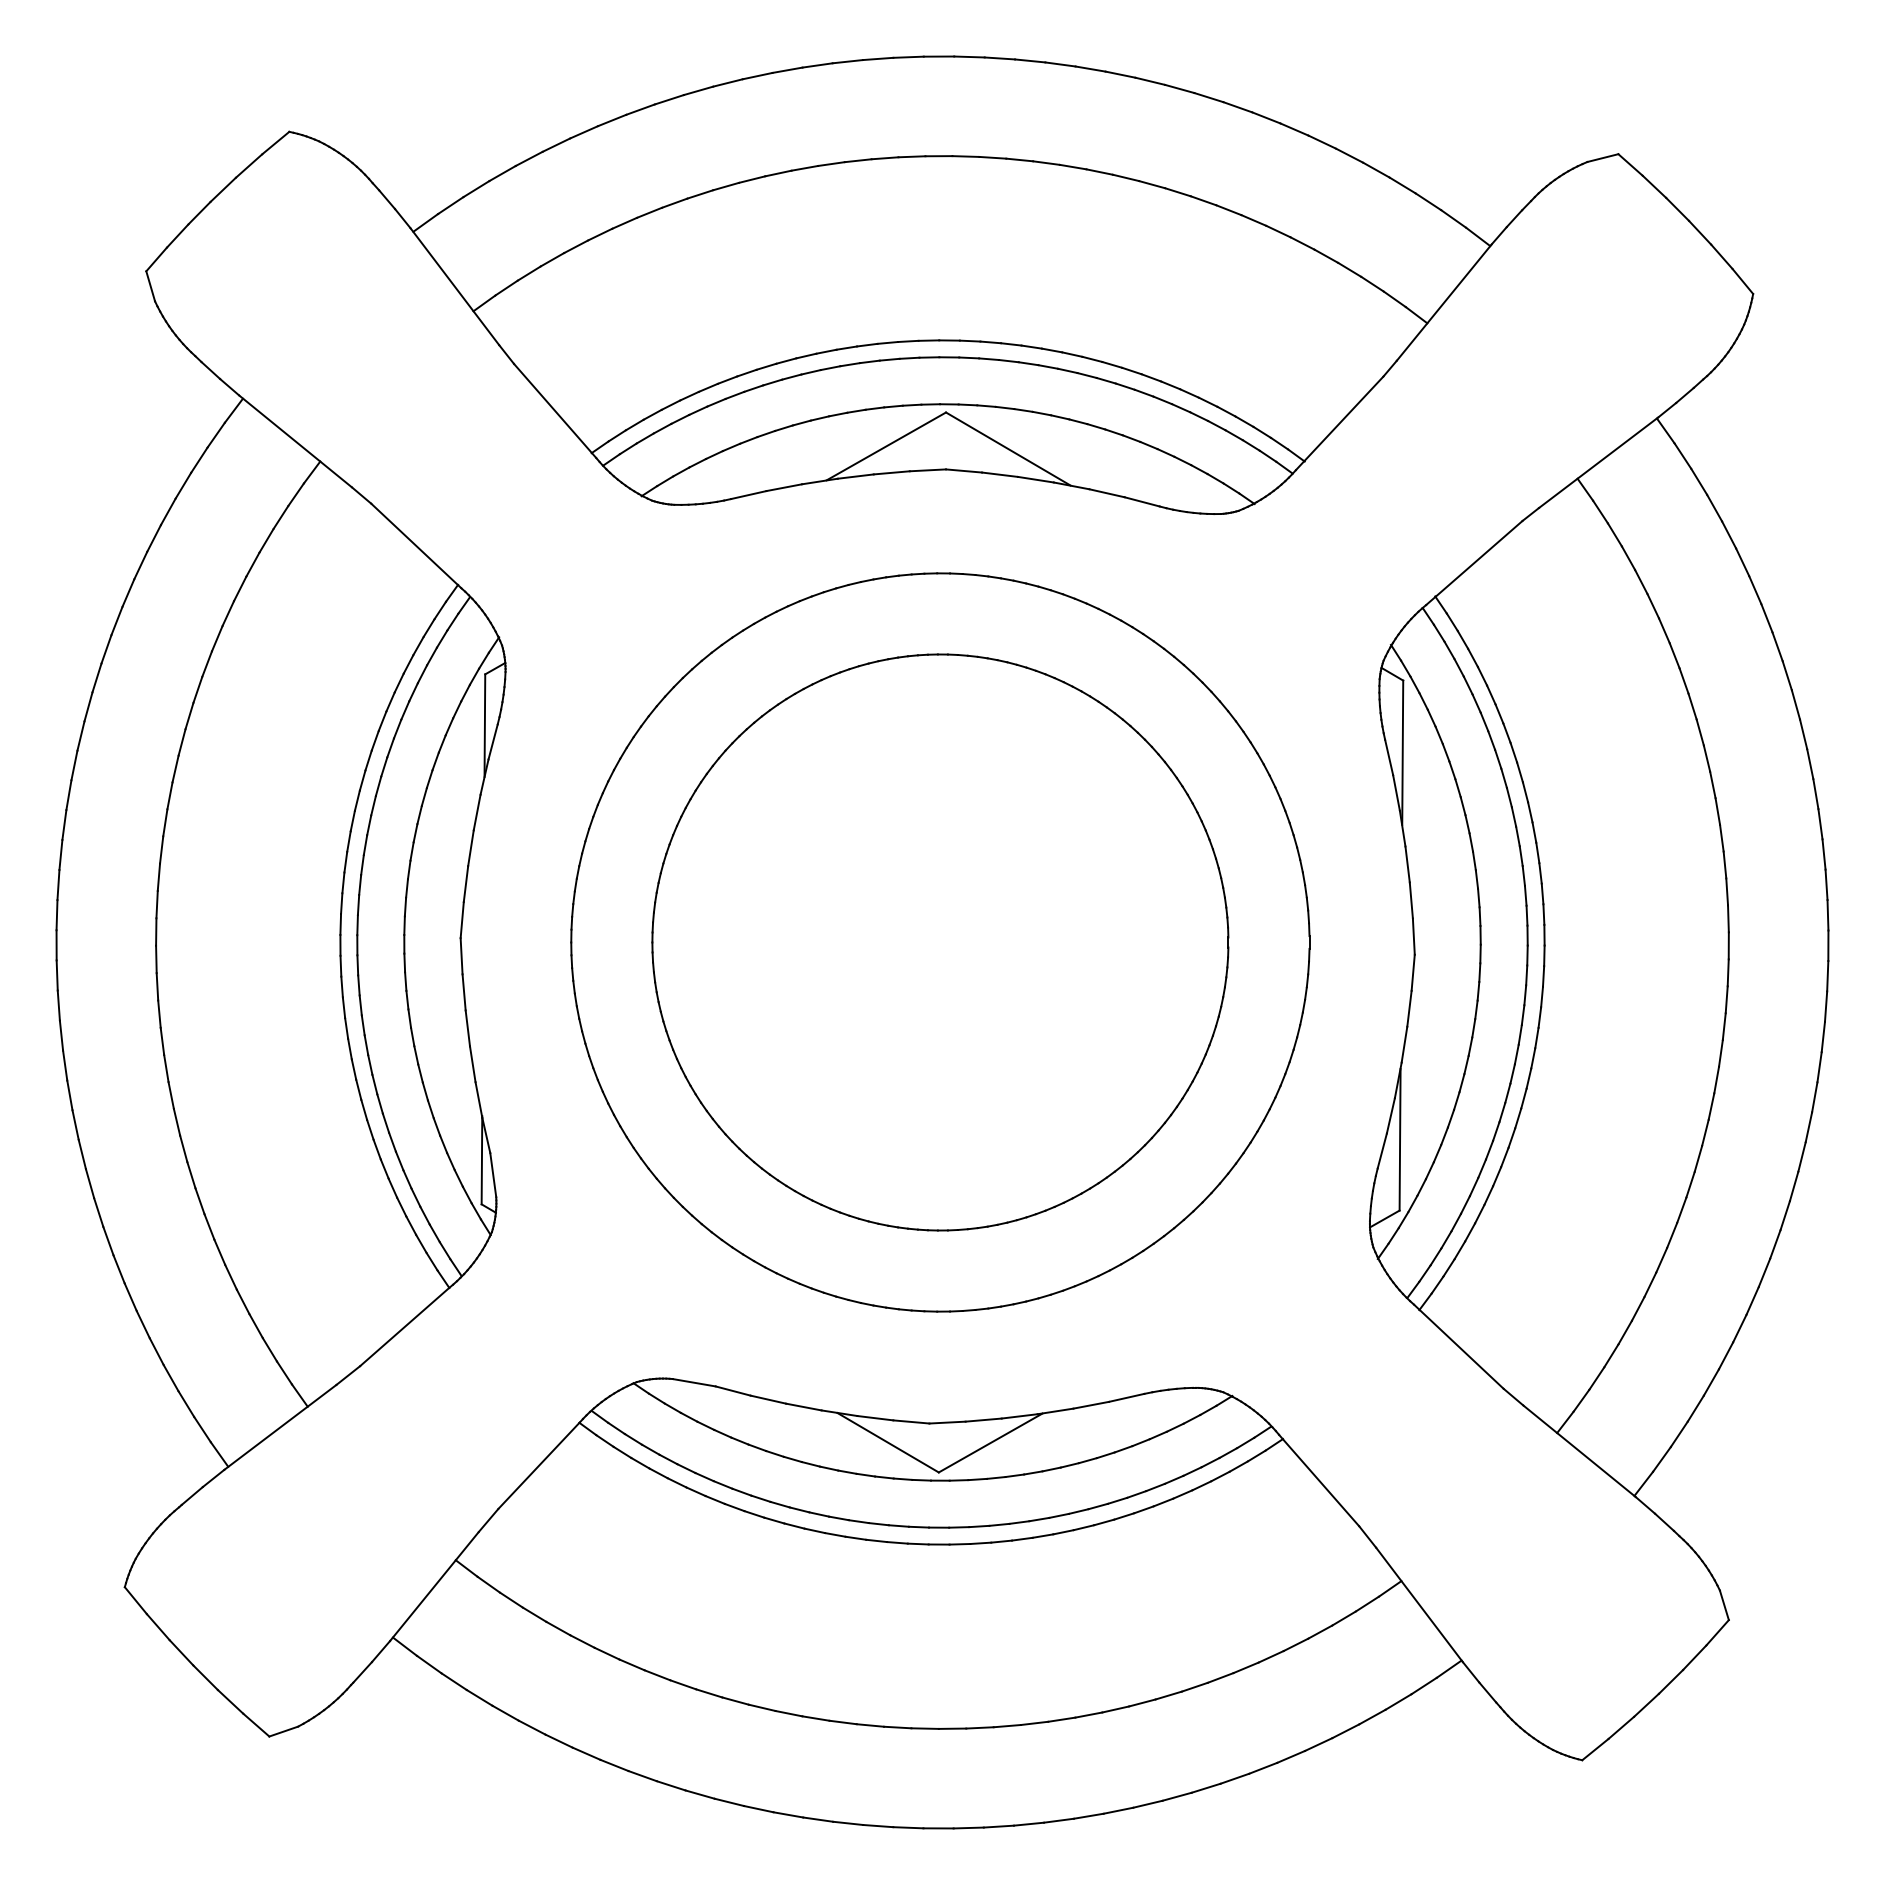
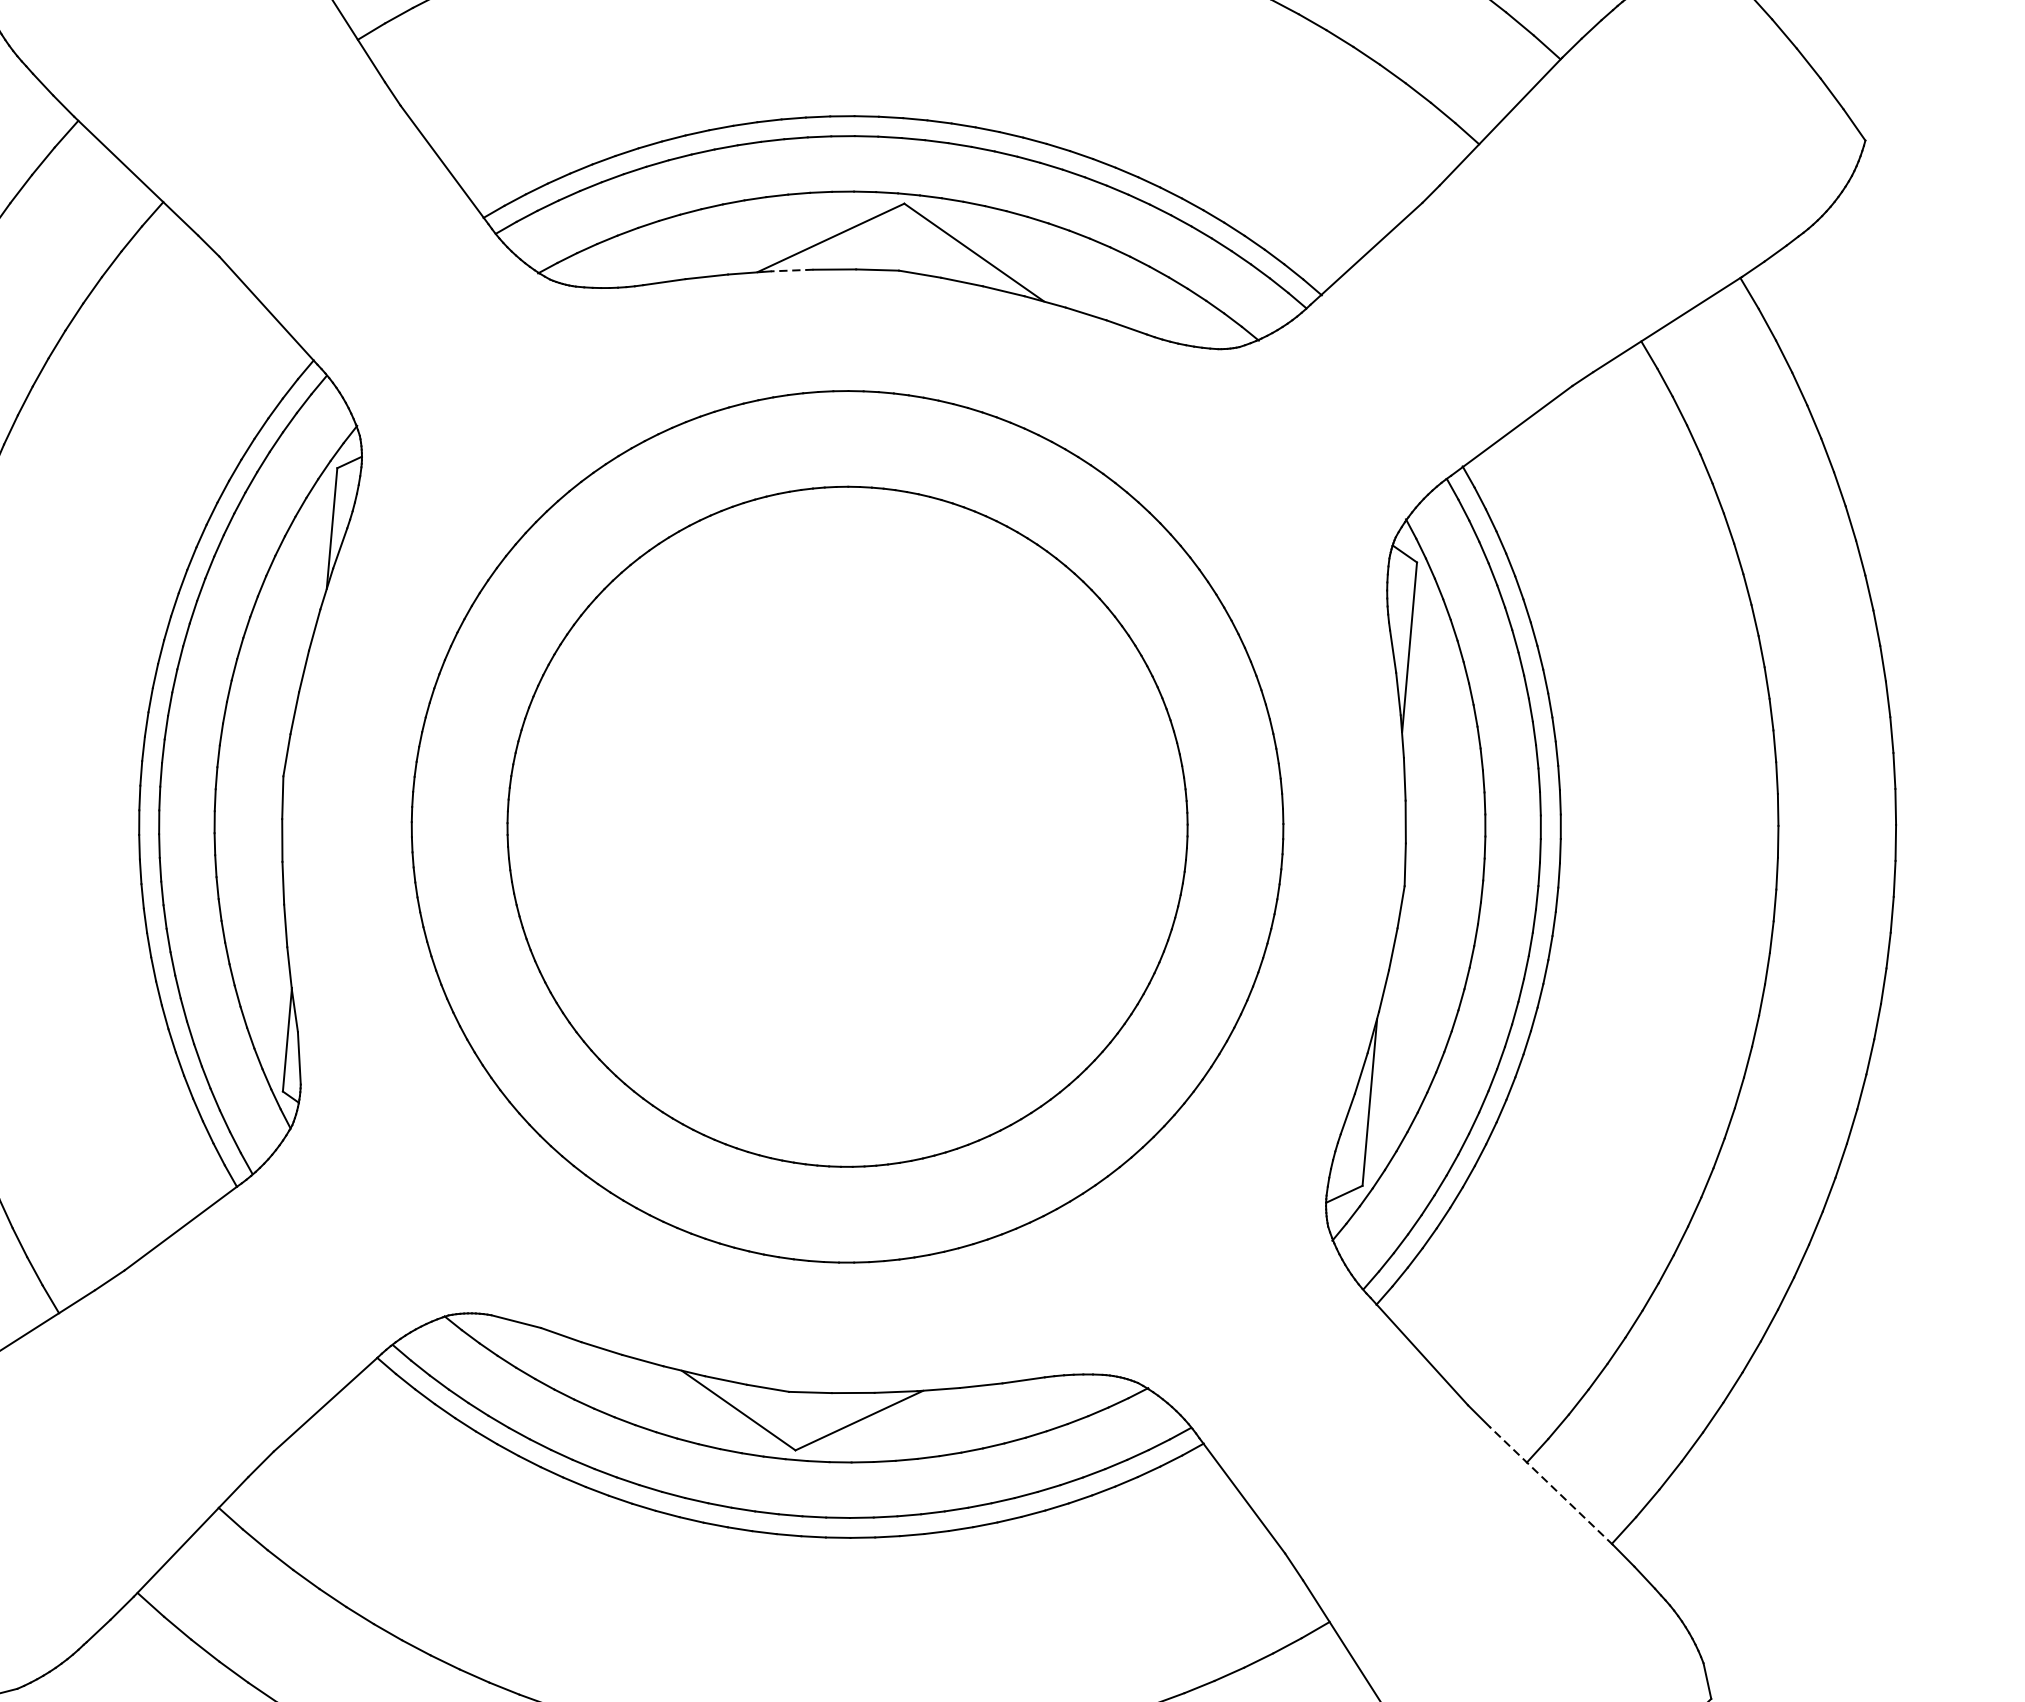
line: (855, 476) -> (791, 270), solid -> dashed
line: (1579, 1450) -> (1551, 1485), solid -> dashed

